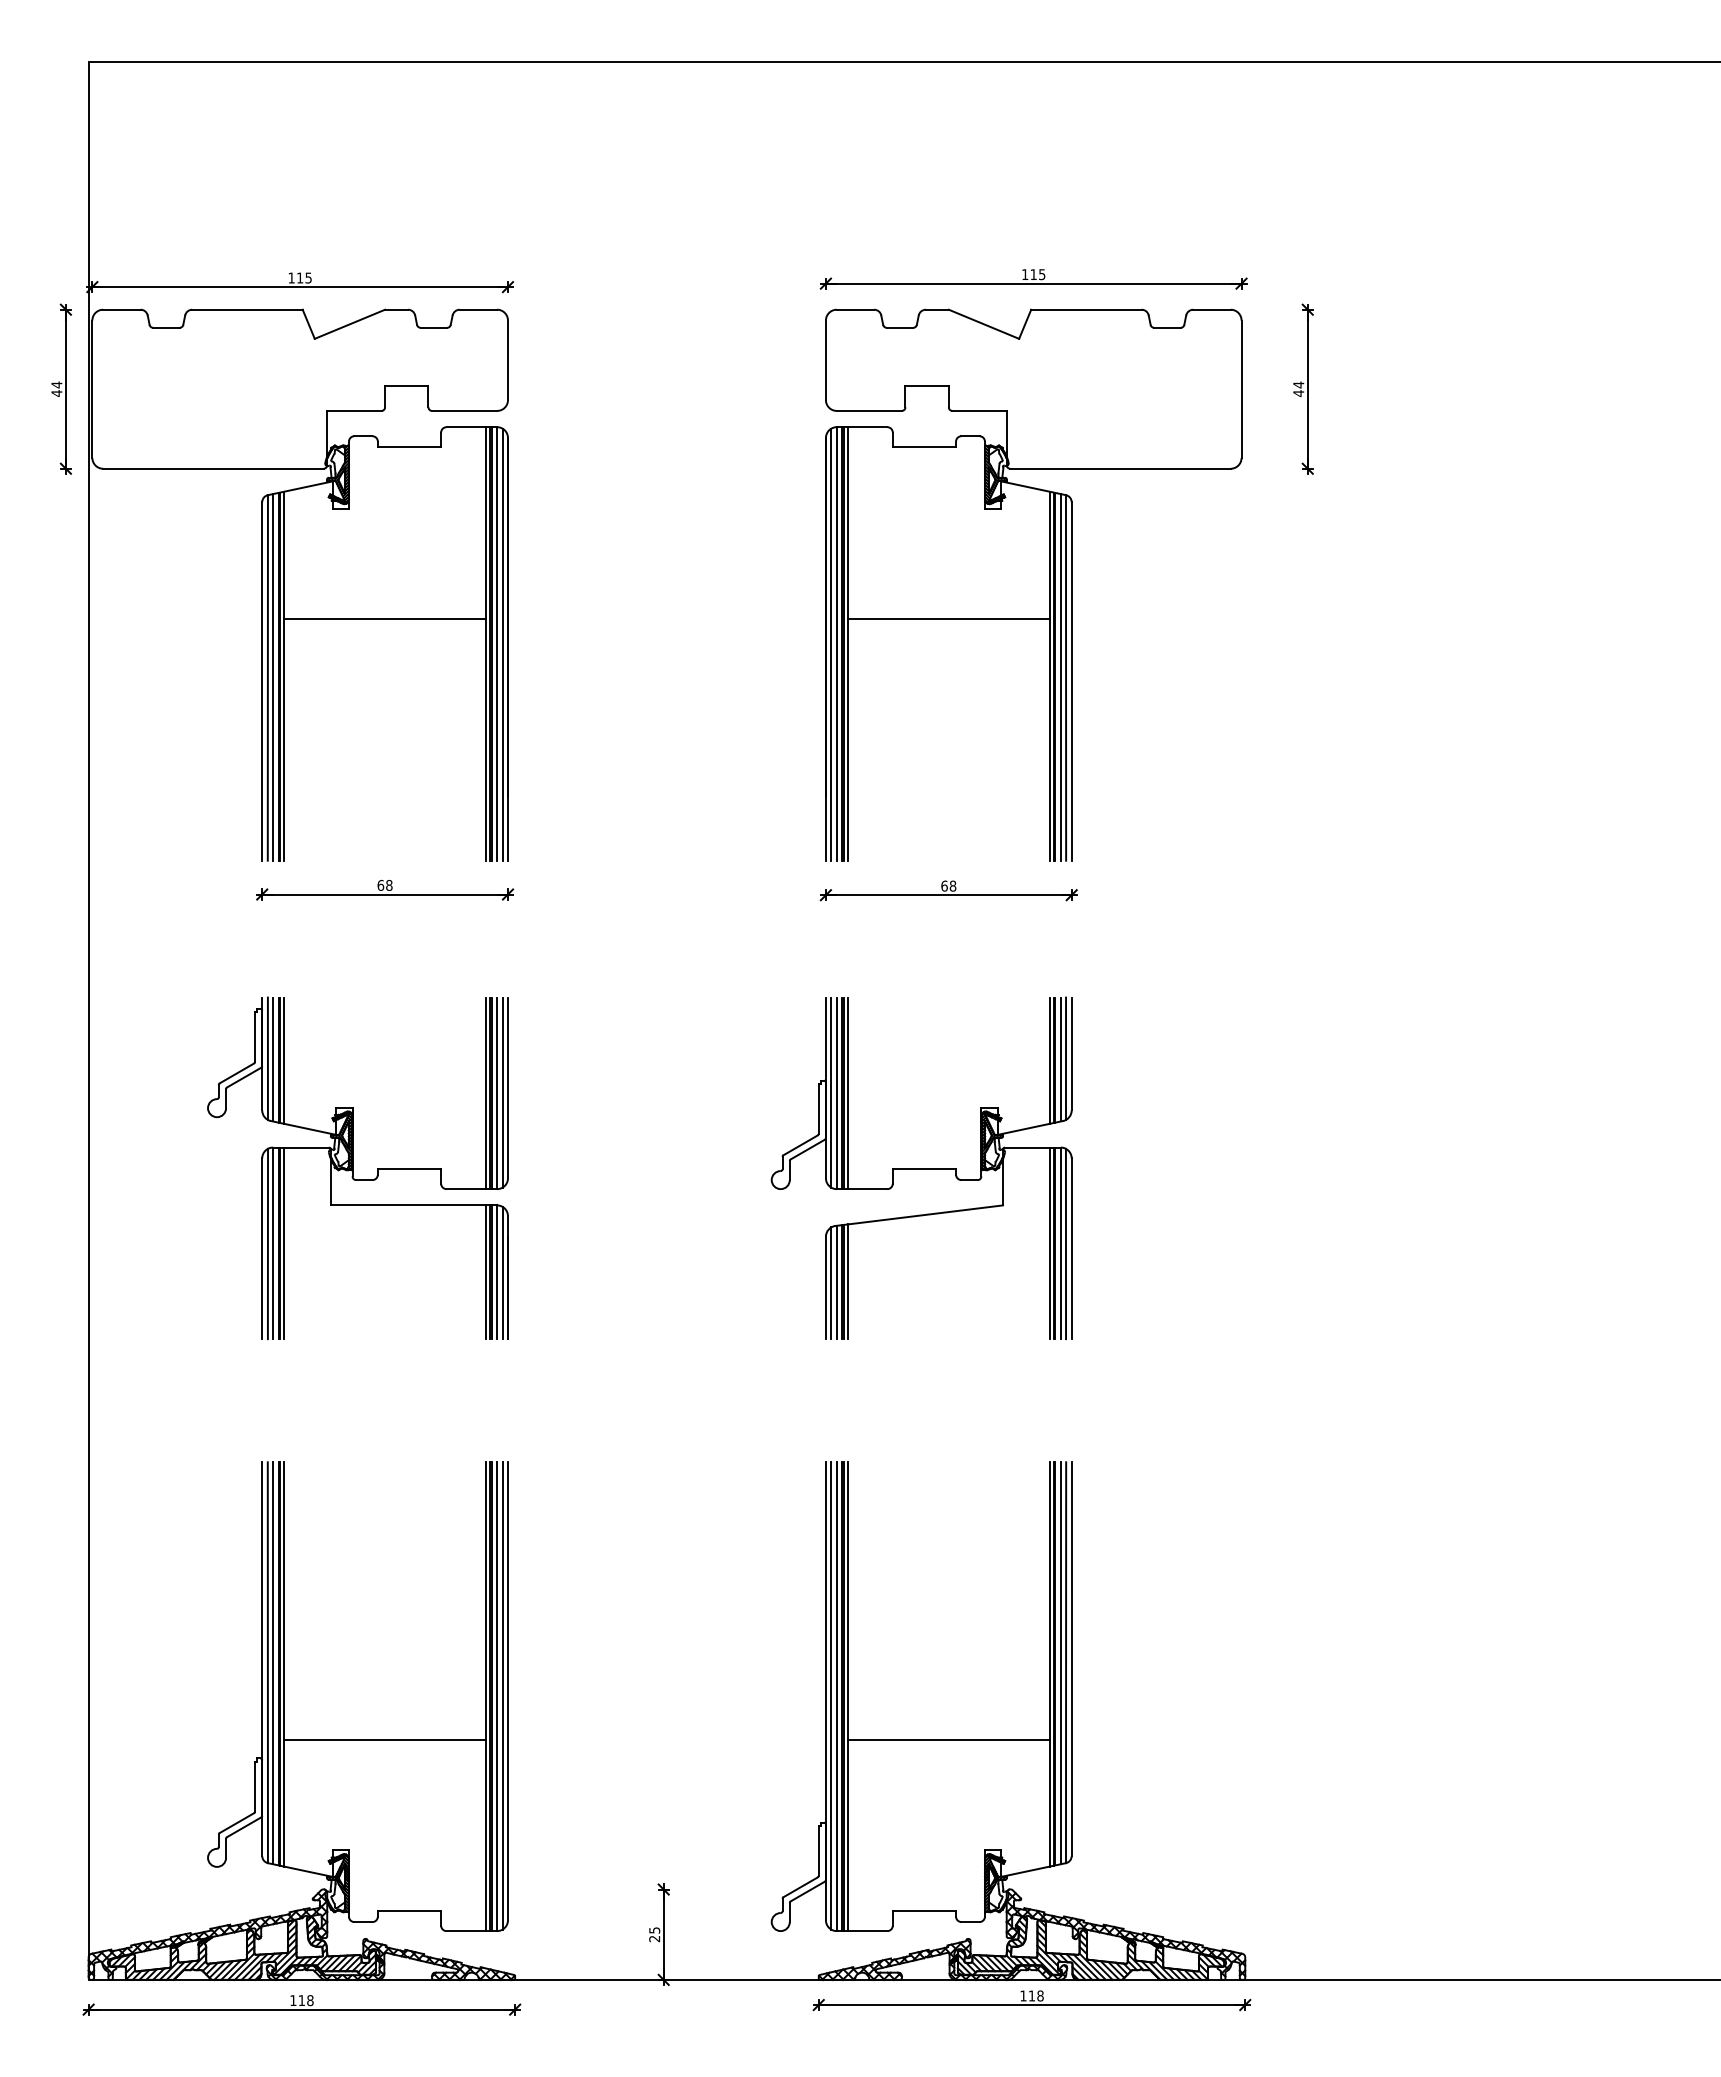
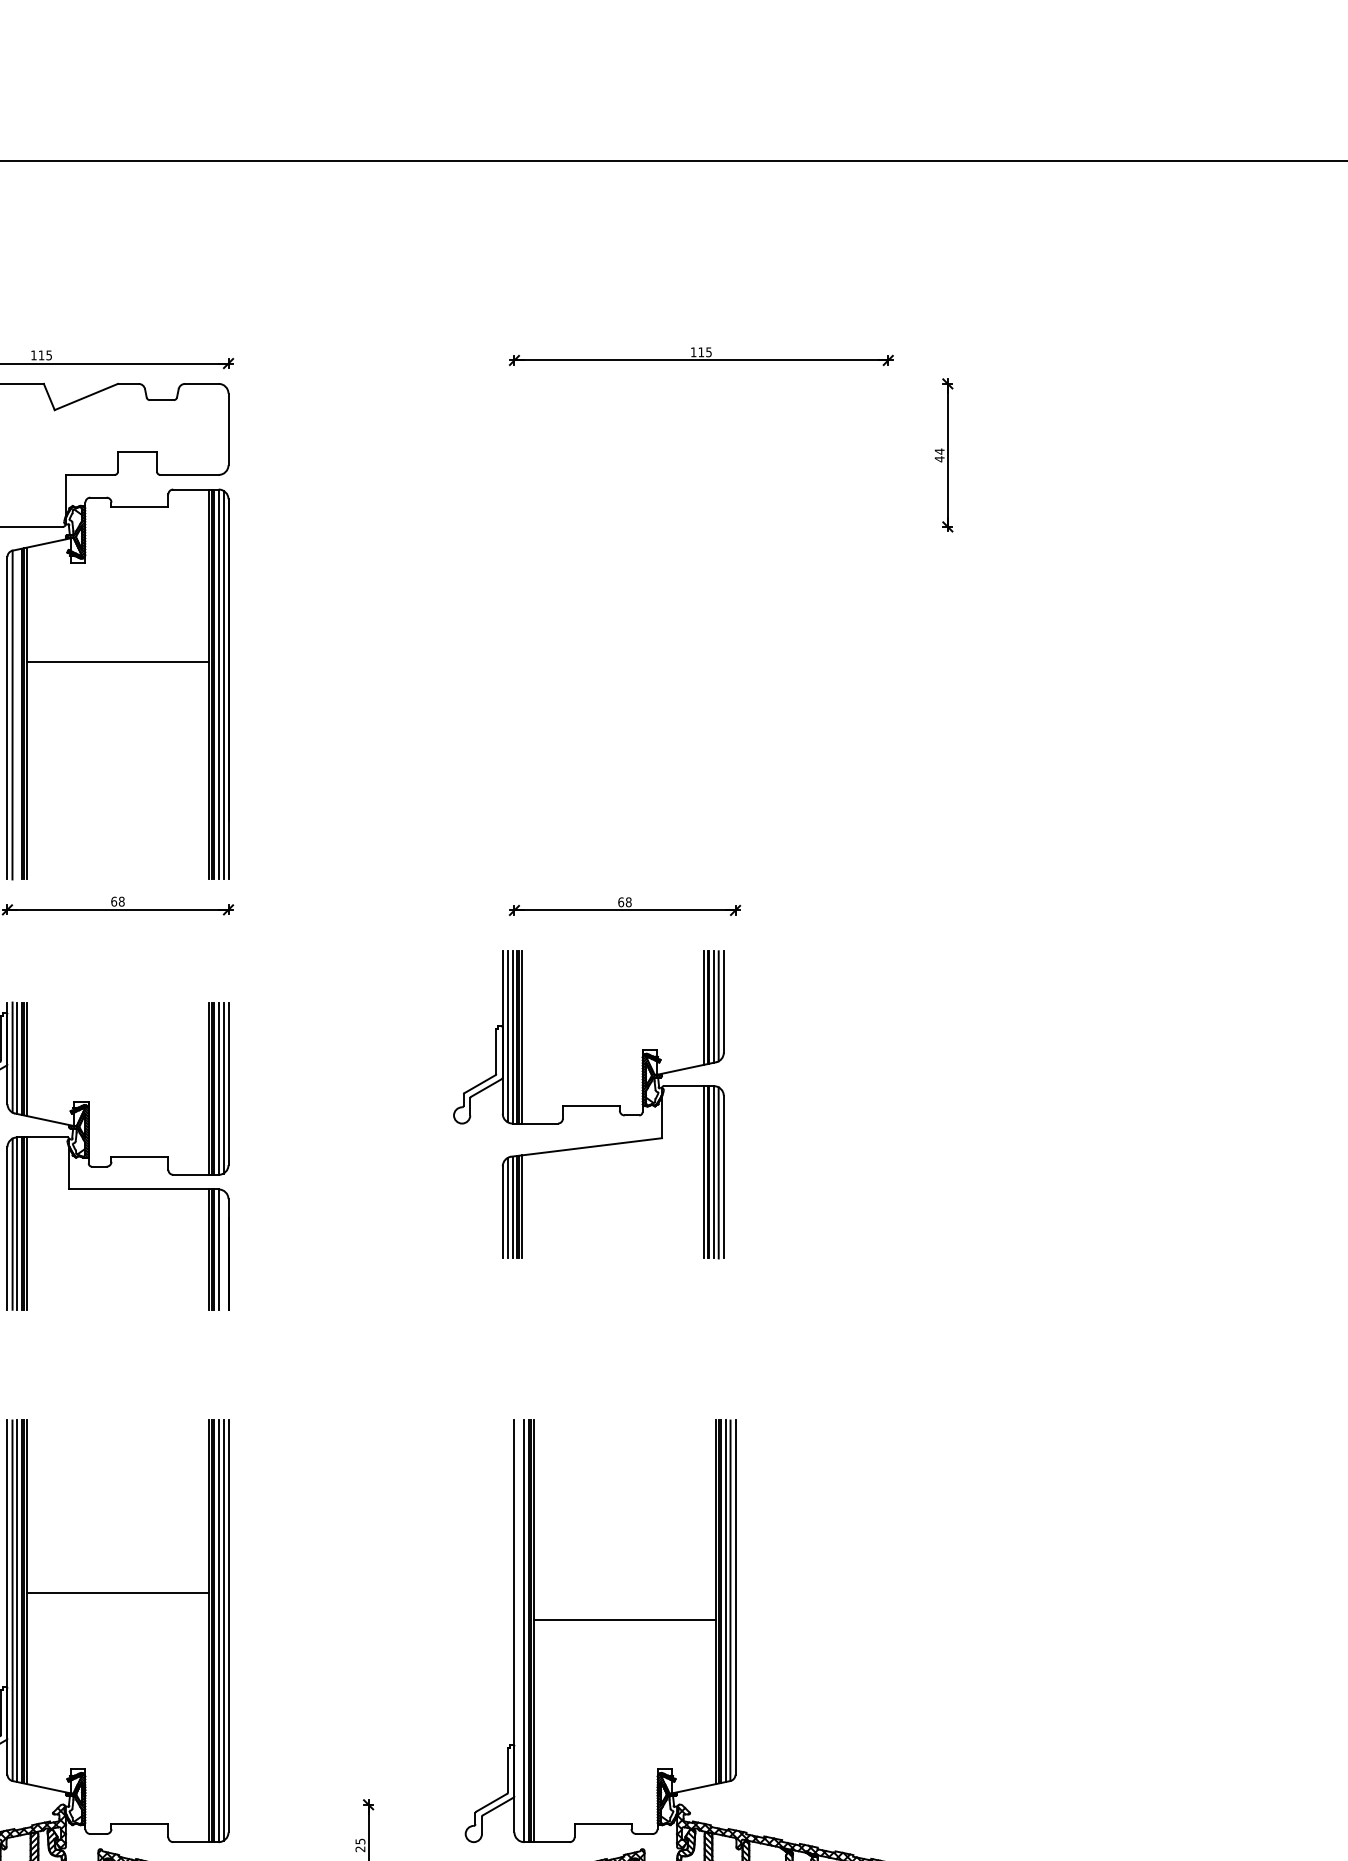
part: (1033, 584) -> (701, 631), removed
line: (273, 677) -> (17, 714), removed
part: (921, 1167) -> (588, 1104), moved
line: (502, 1272) -> (223, 1249), removed
line: (831, 1695) -> (519, 1630), removed
line: (384, 1739) -> (117, 1593), moved
line: (948, 1739) -> (624, 1620), moved

